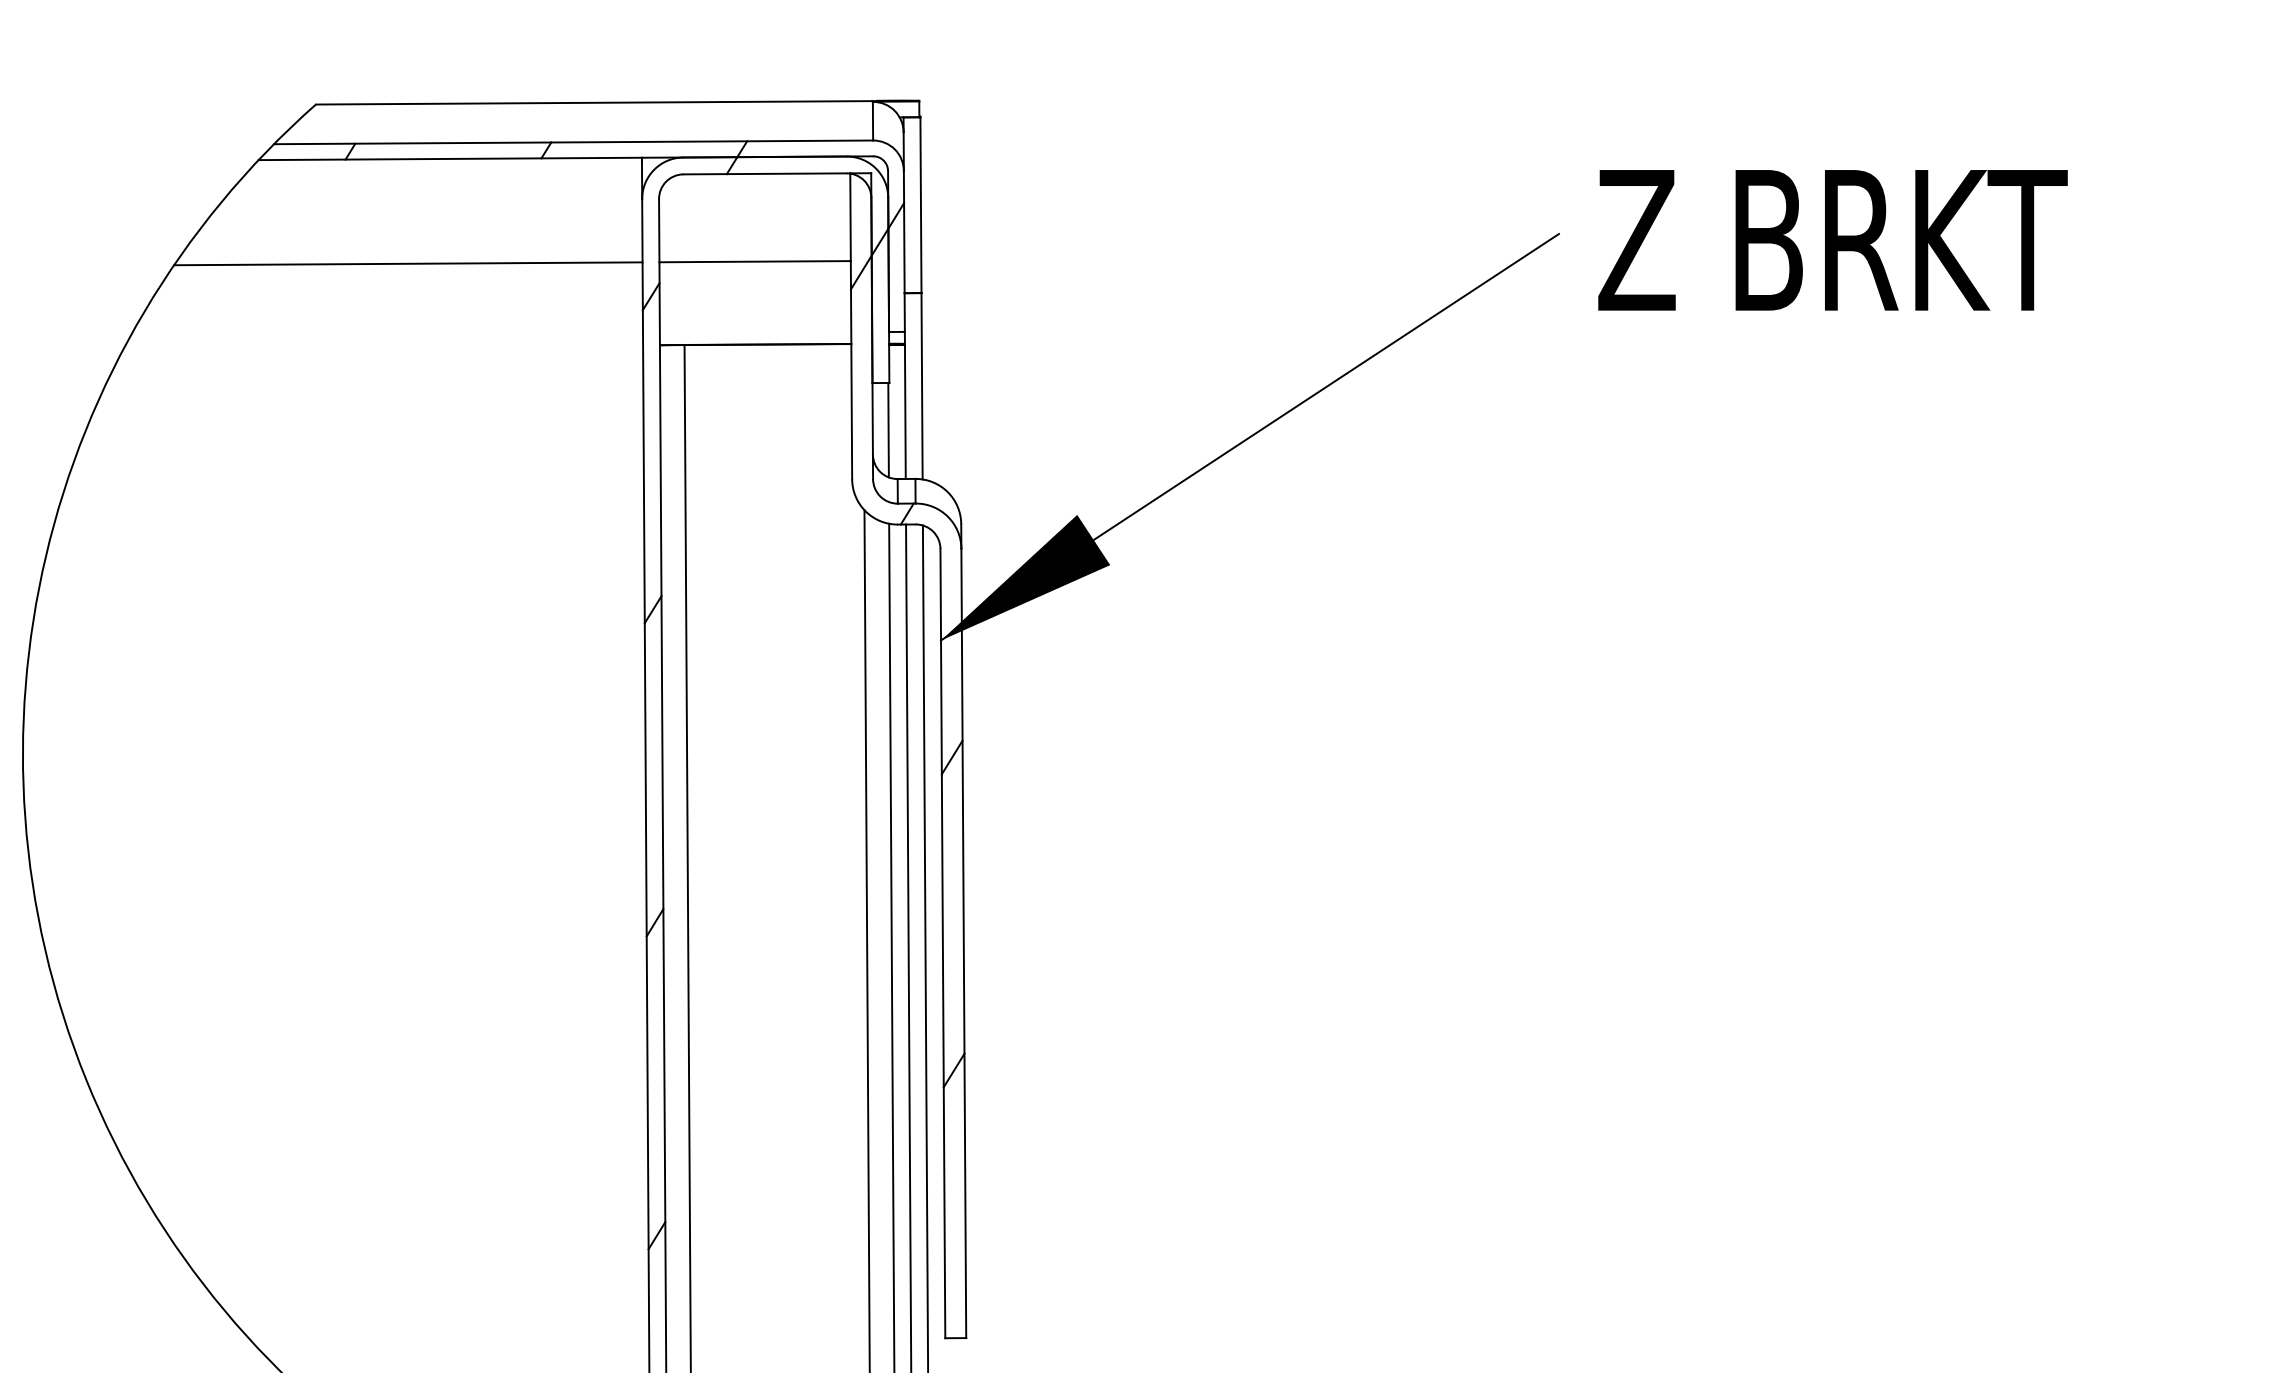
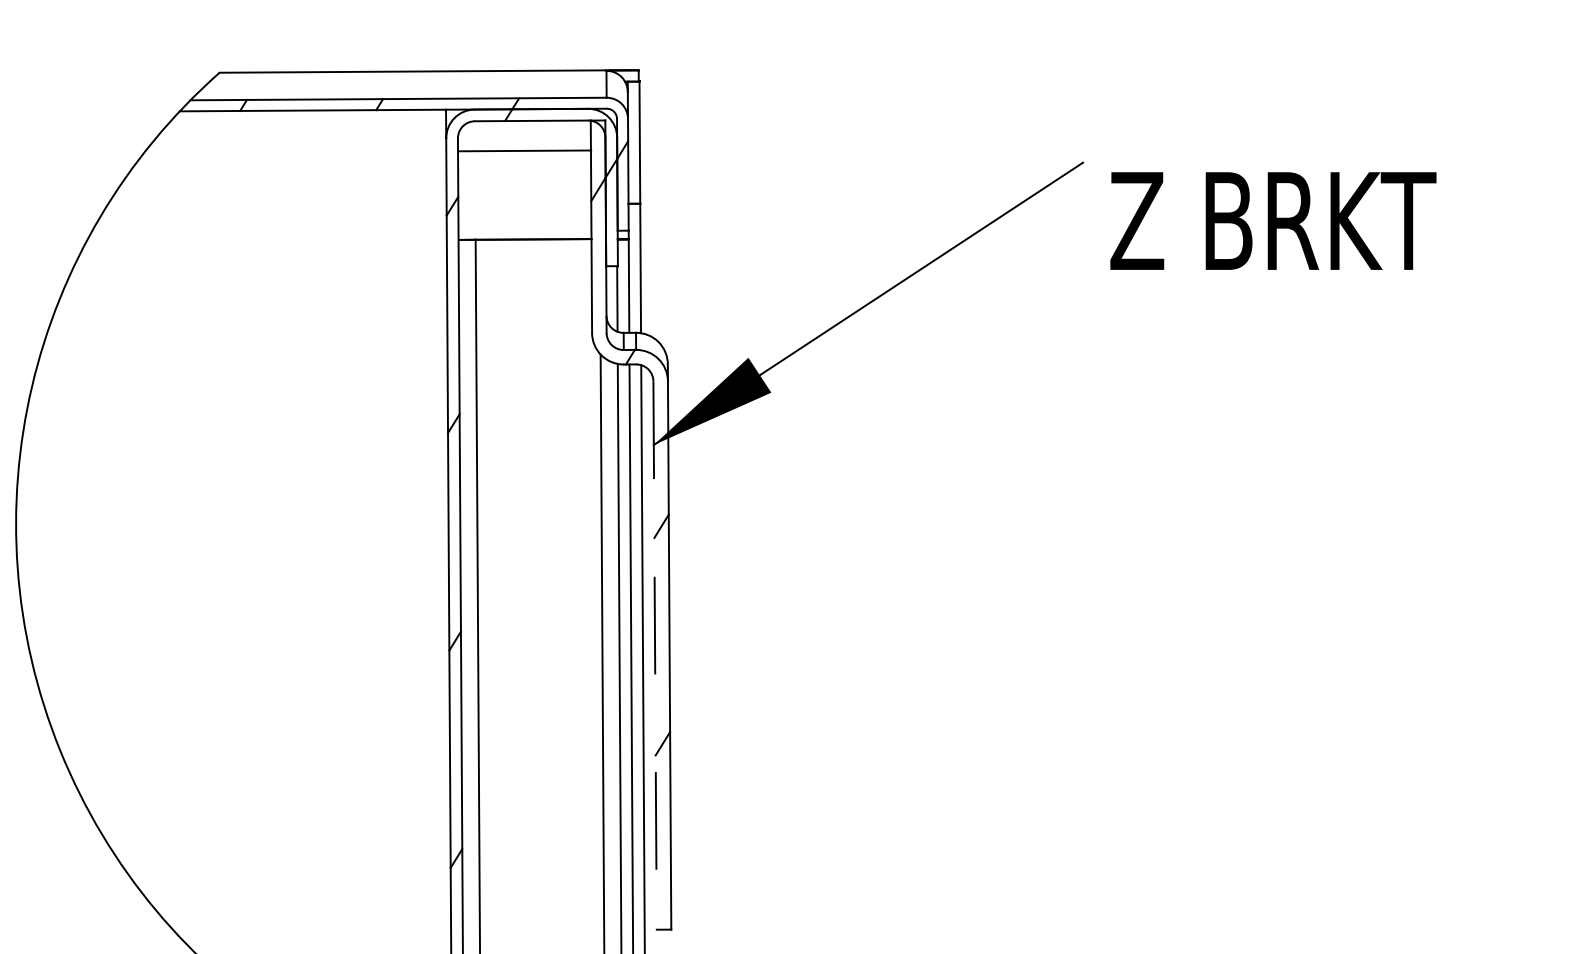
text: (1833, 239) -> (1273, 220), moved
line: (754, 261) -> (524, 150), moved
line: (407, 263) -> (283, 183), removed
line: (943, 944) -> (655, 656), solid -> dashed

